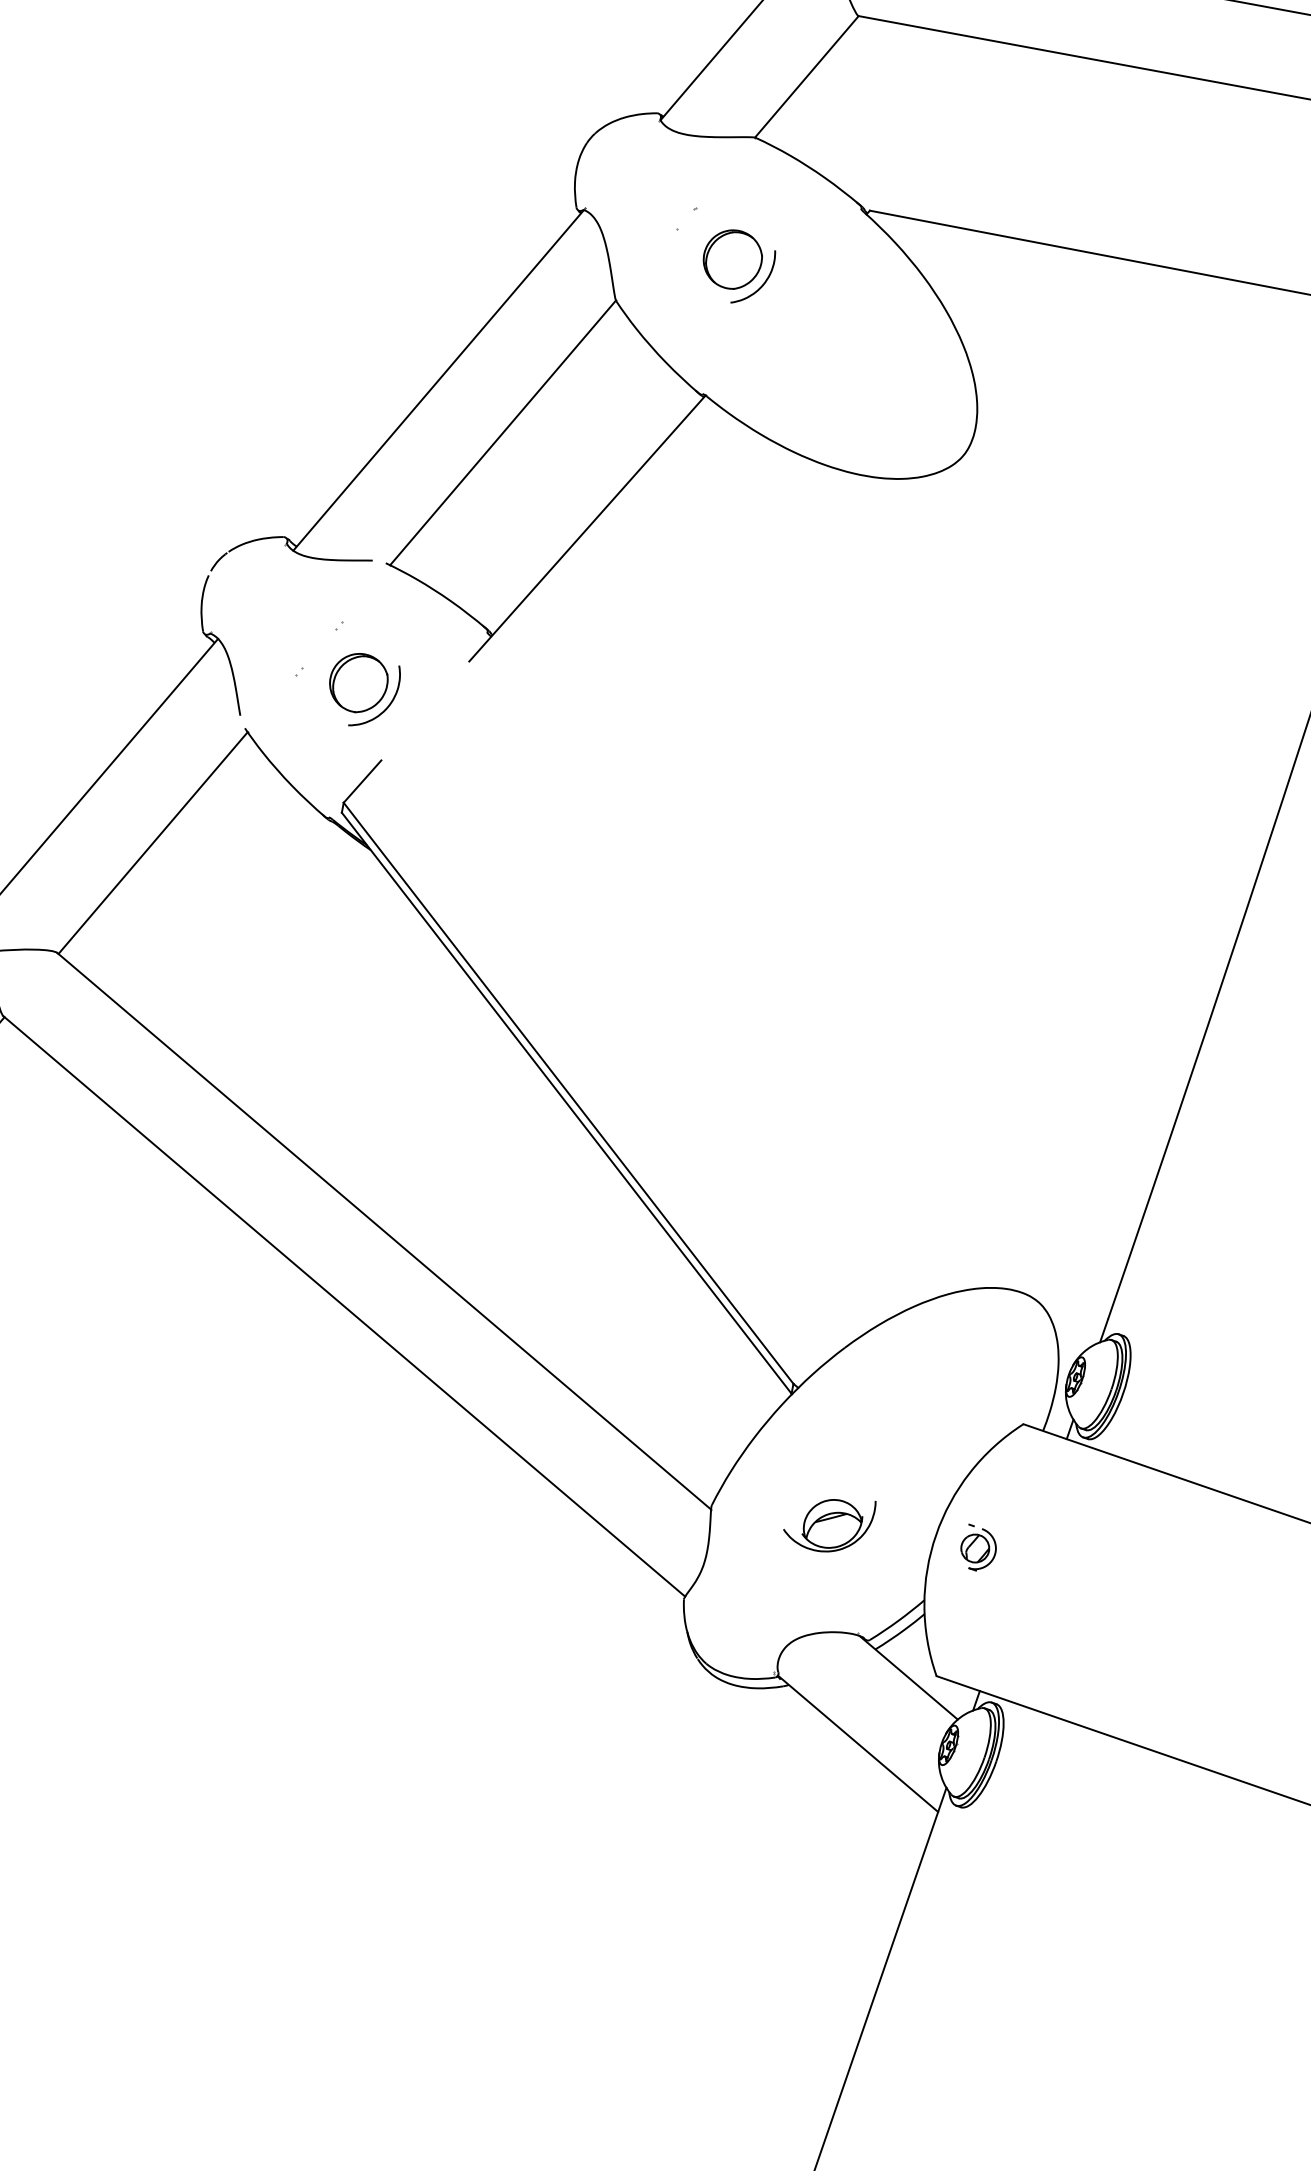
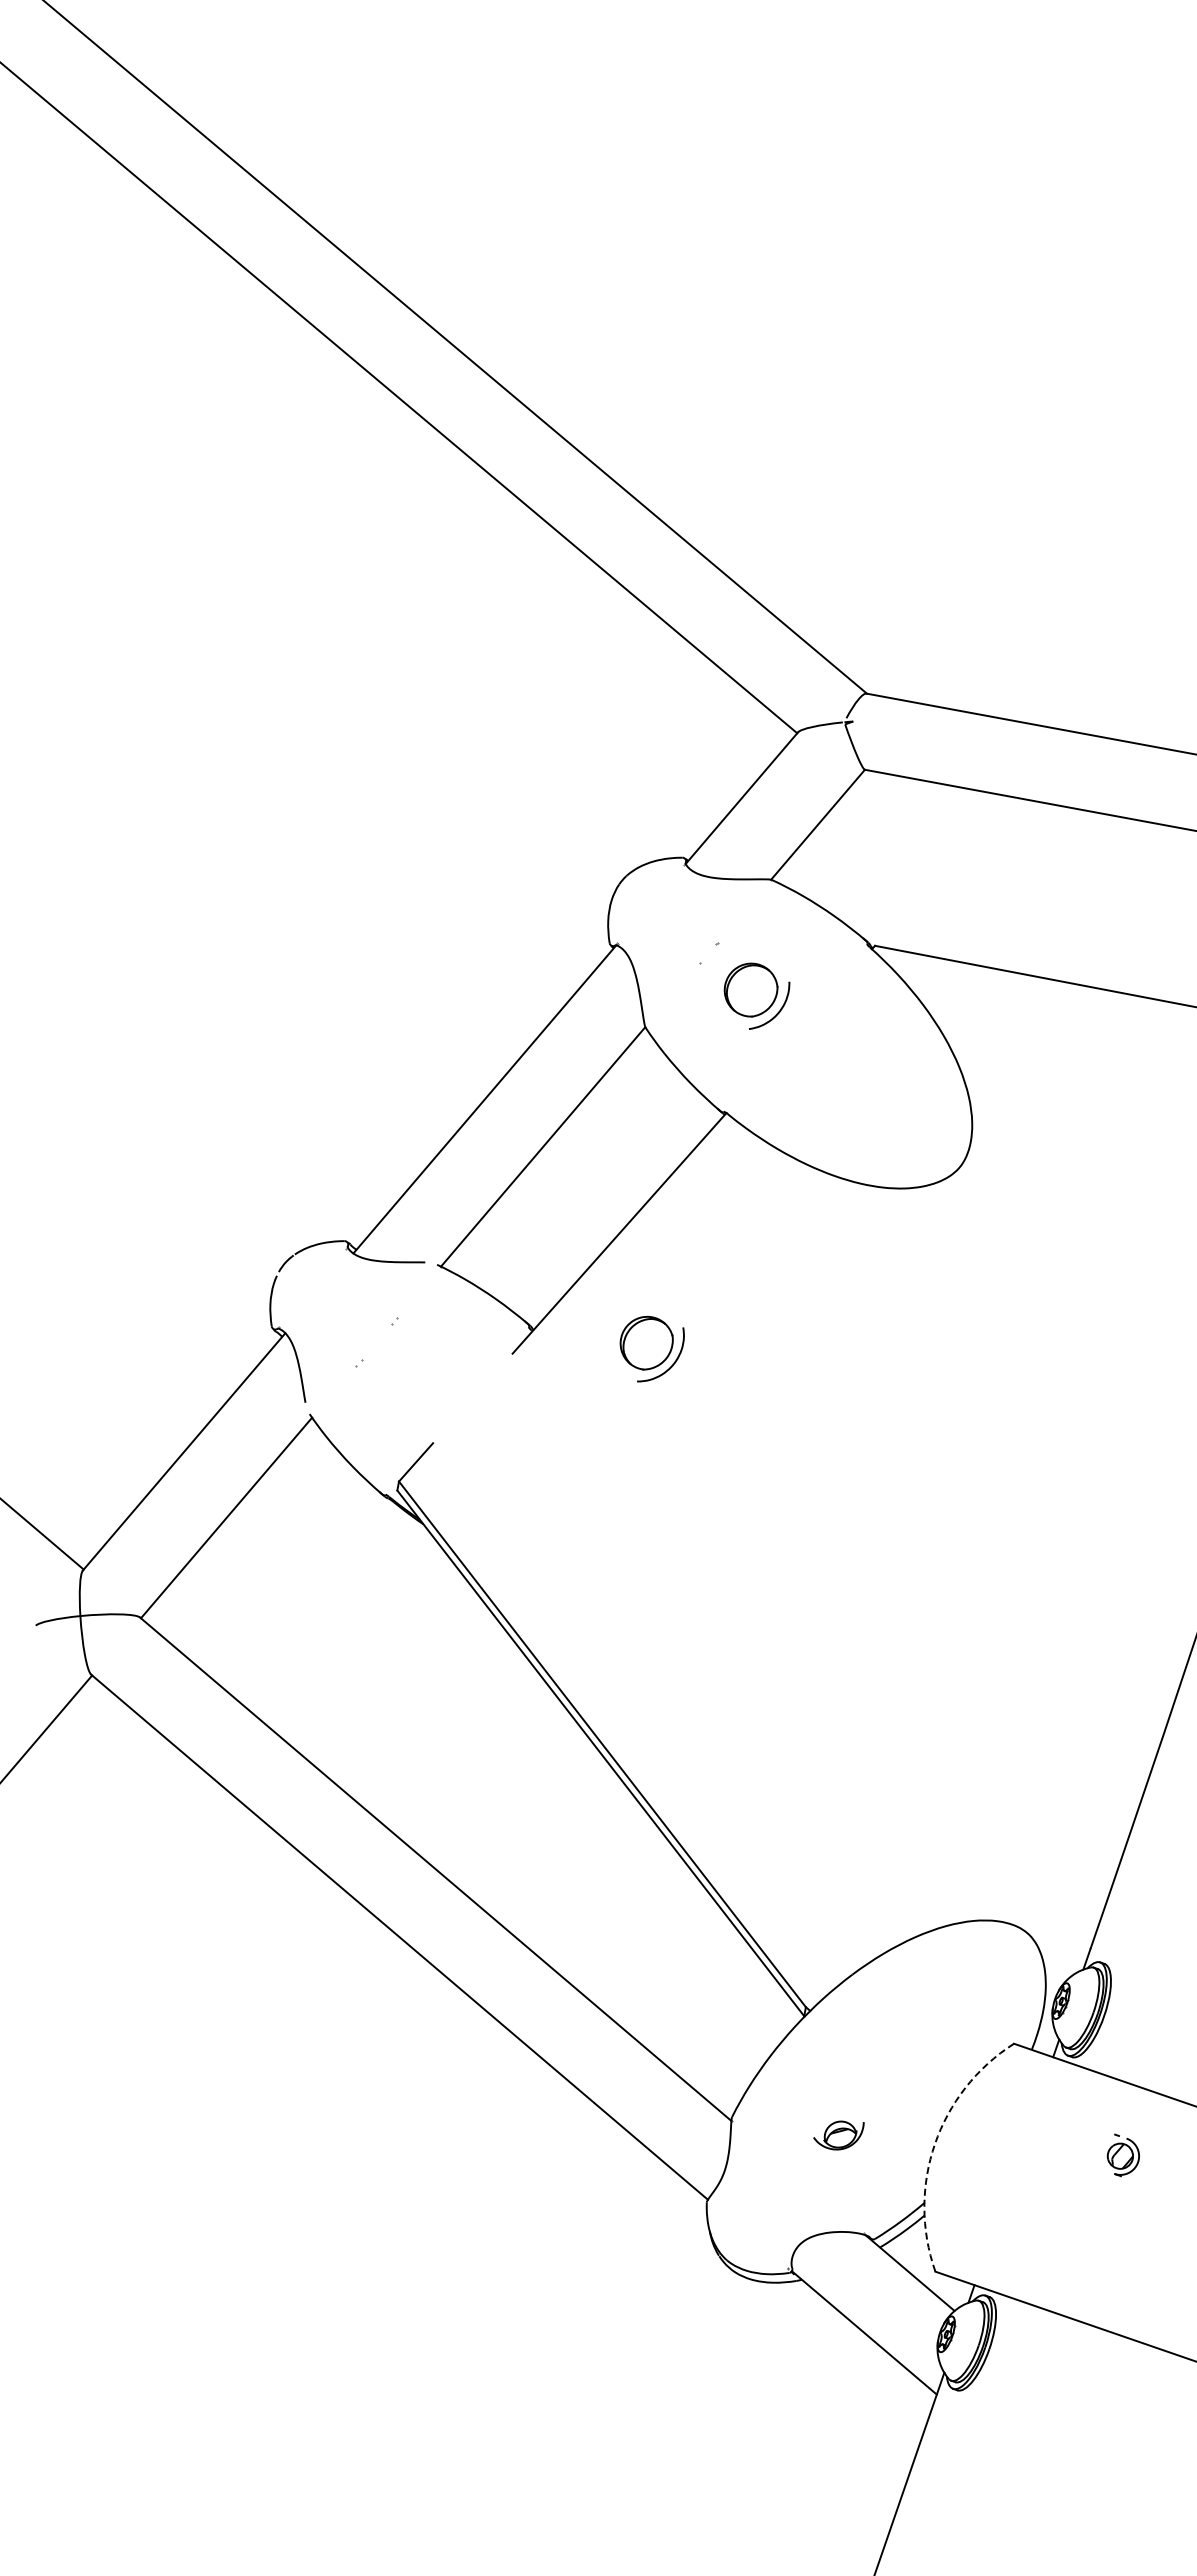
part: (364, 688) -> (651, 1348), moved
part: (829, 1525) -> (838, 2135), size x0.6
arc: (936, 1535) -> (935, 2144), solid -> dashed
part: (977, 1547) -> (1122, 2155), moved

